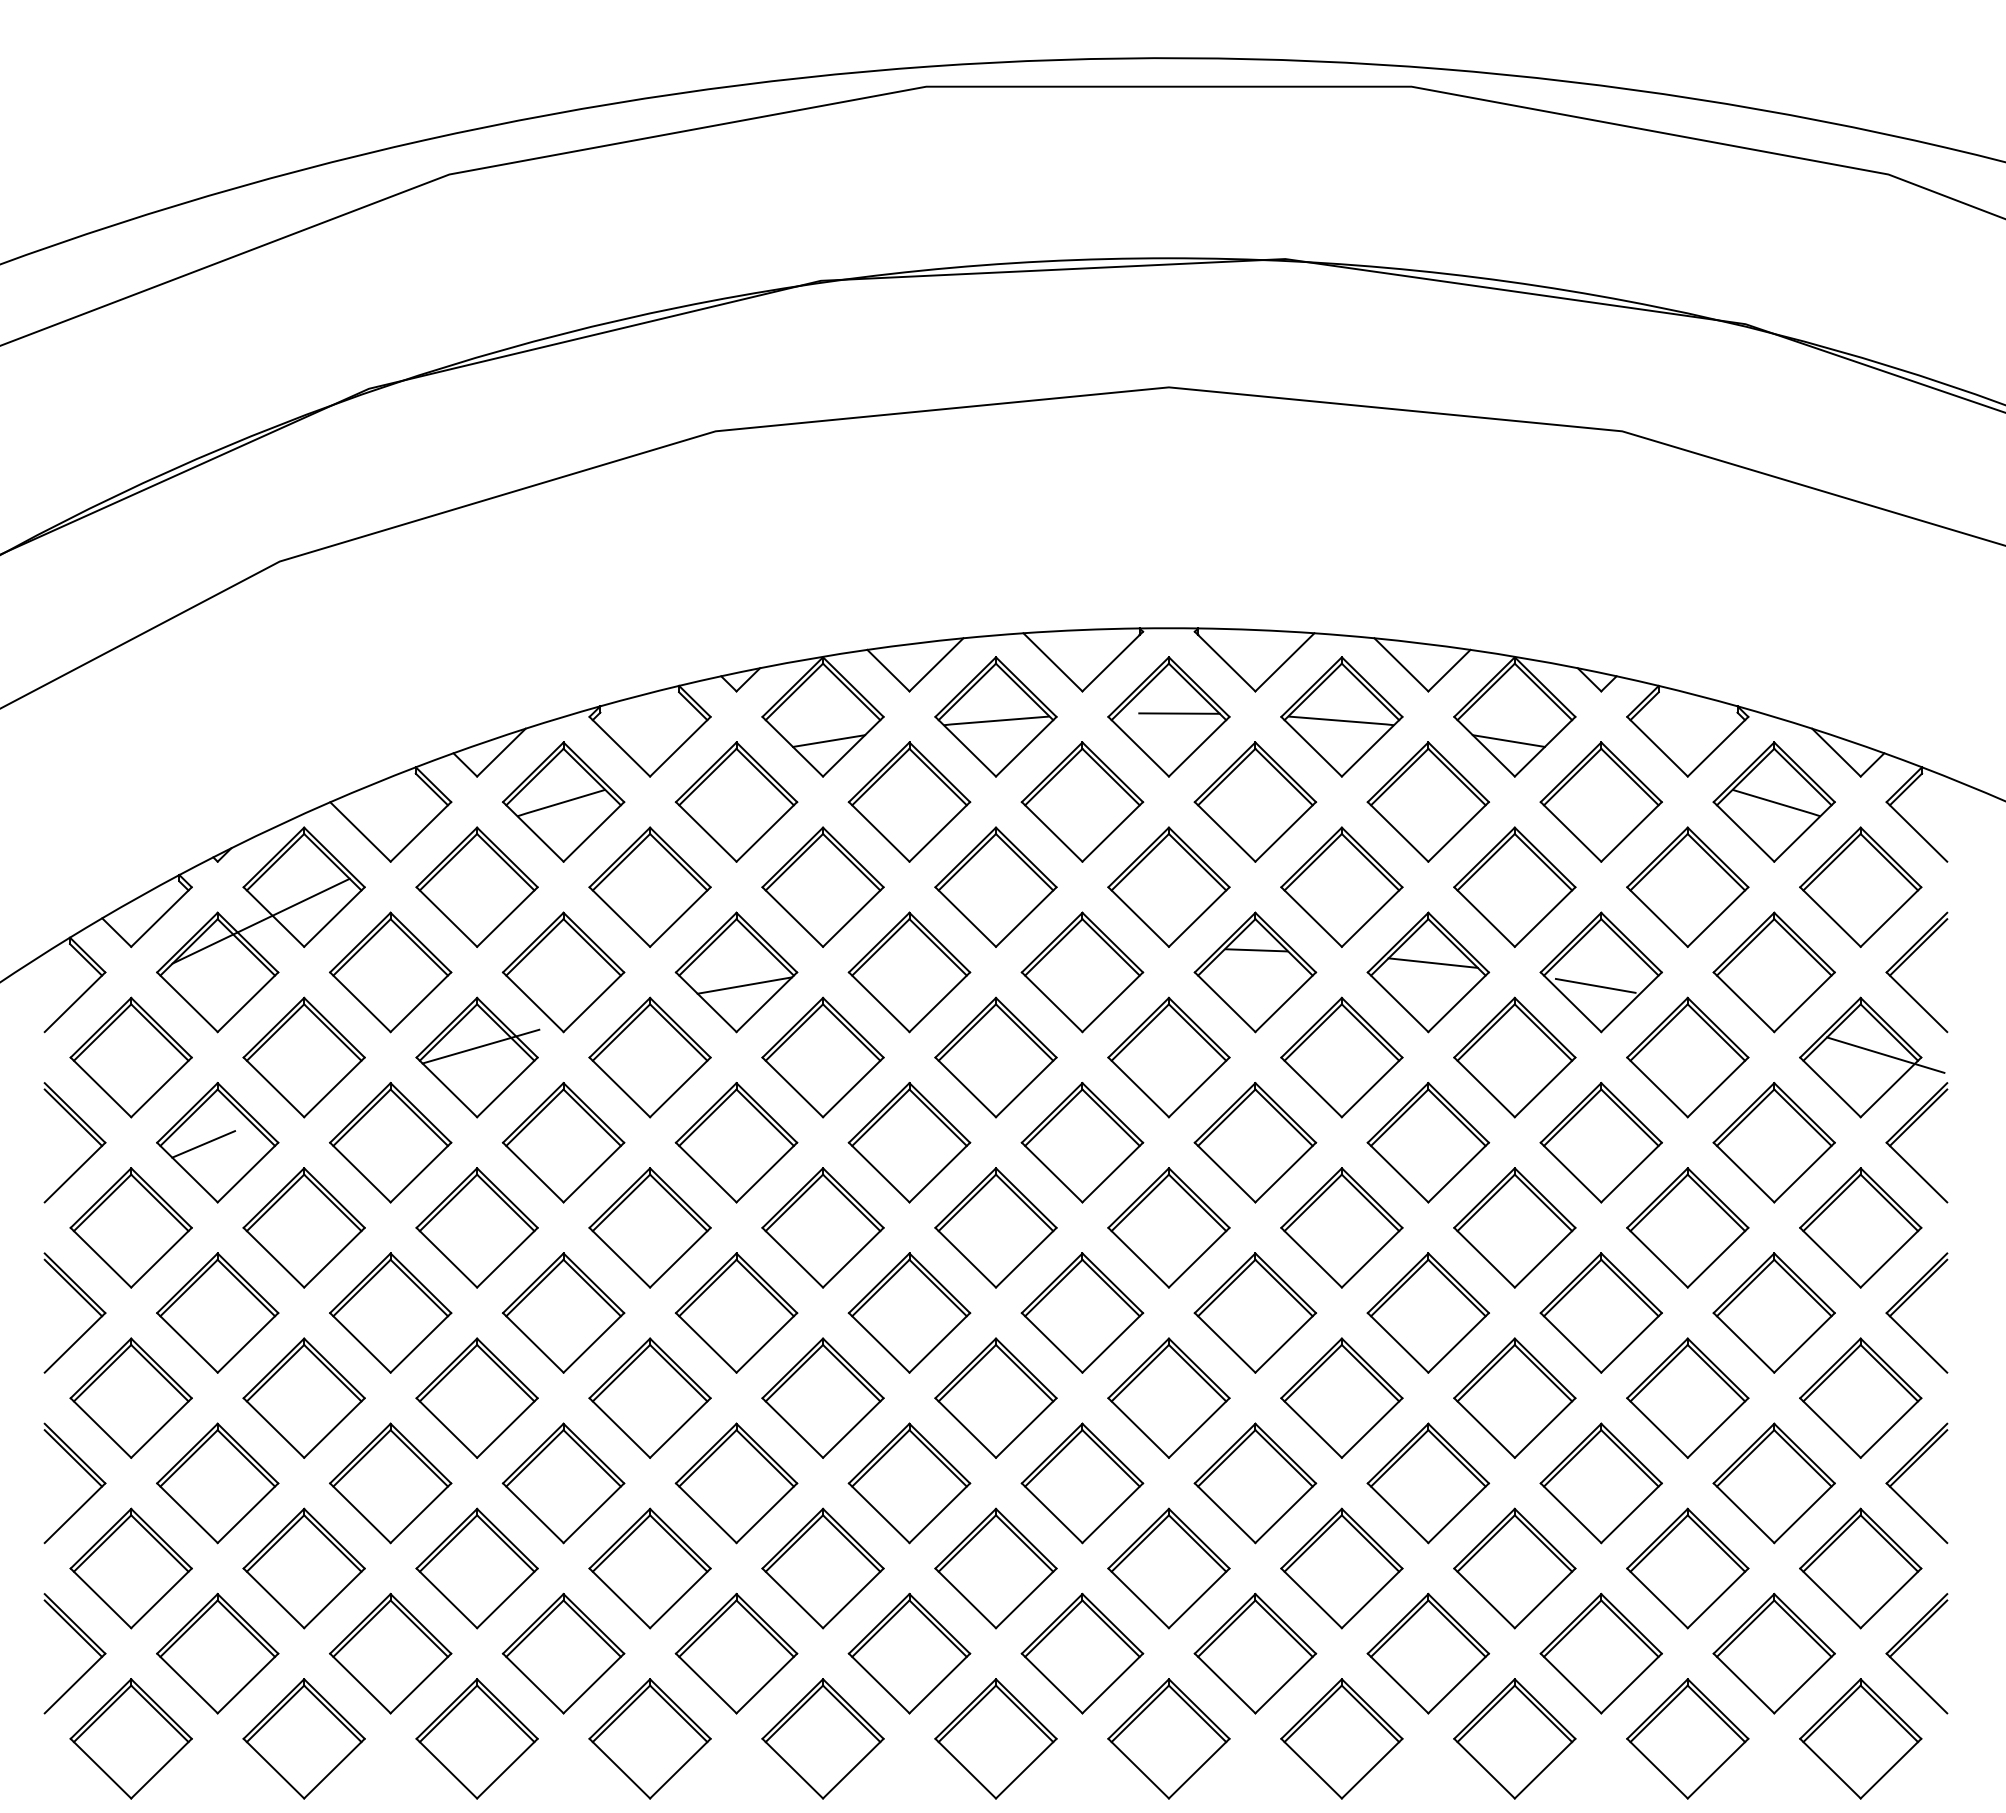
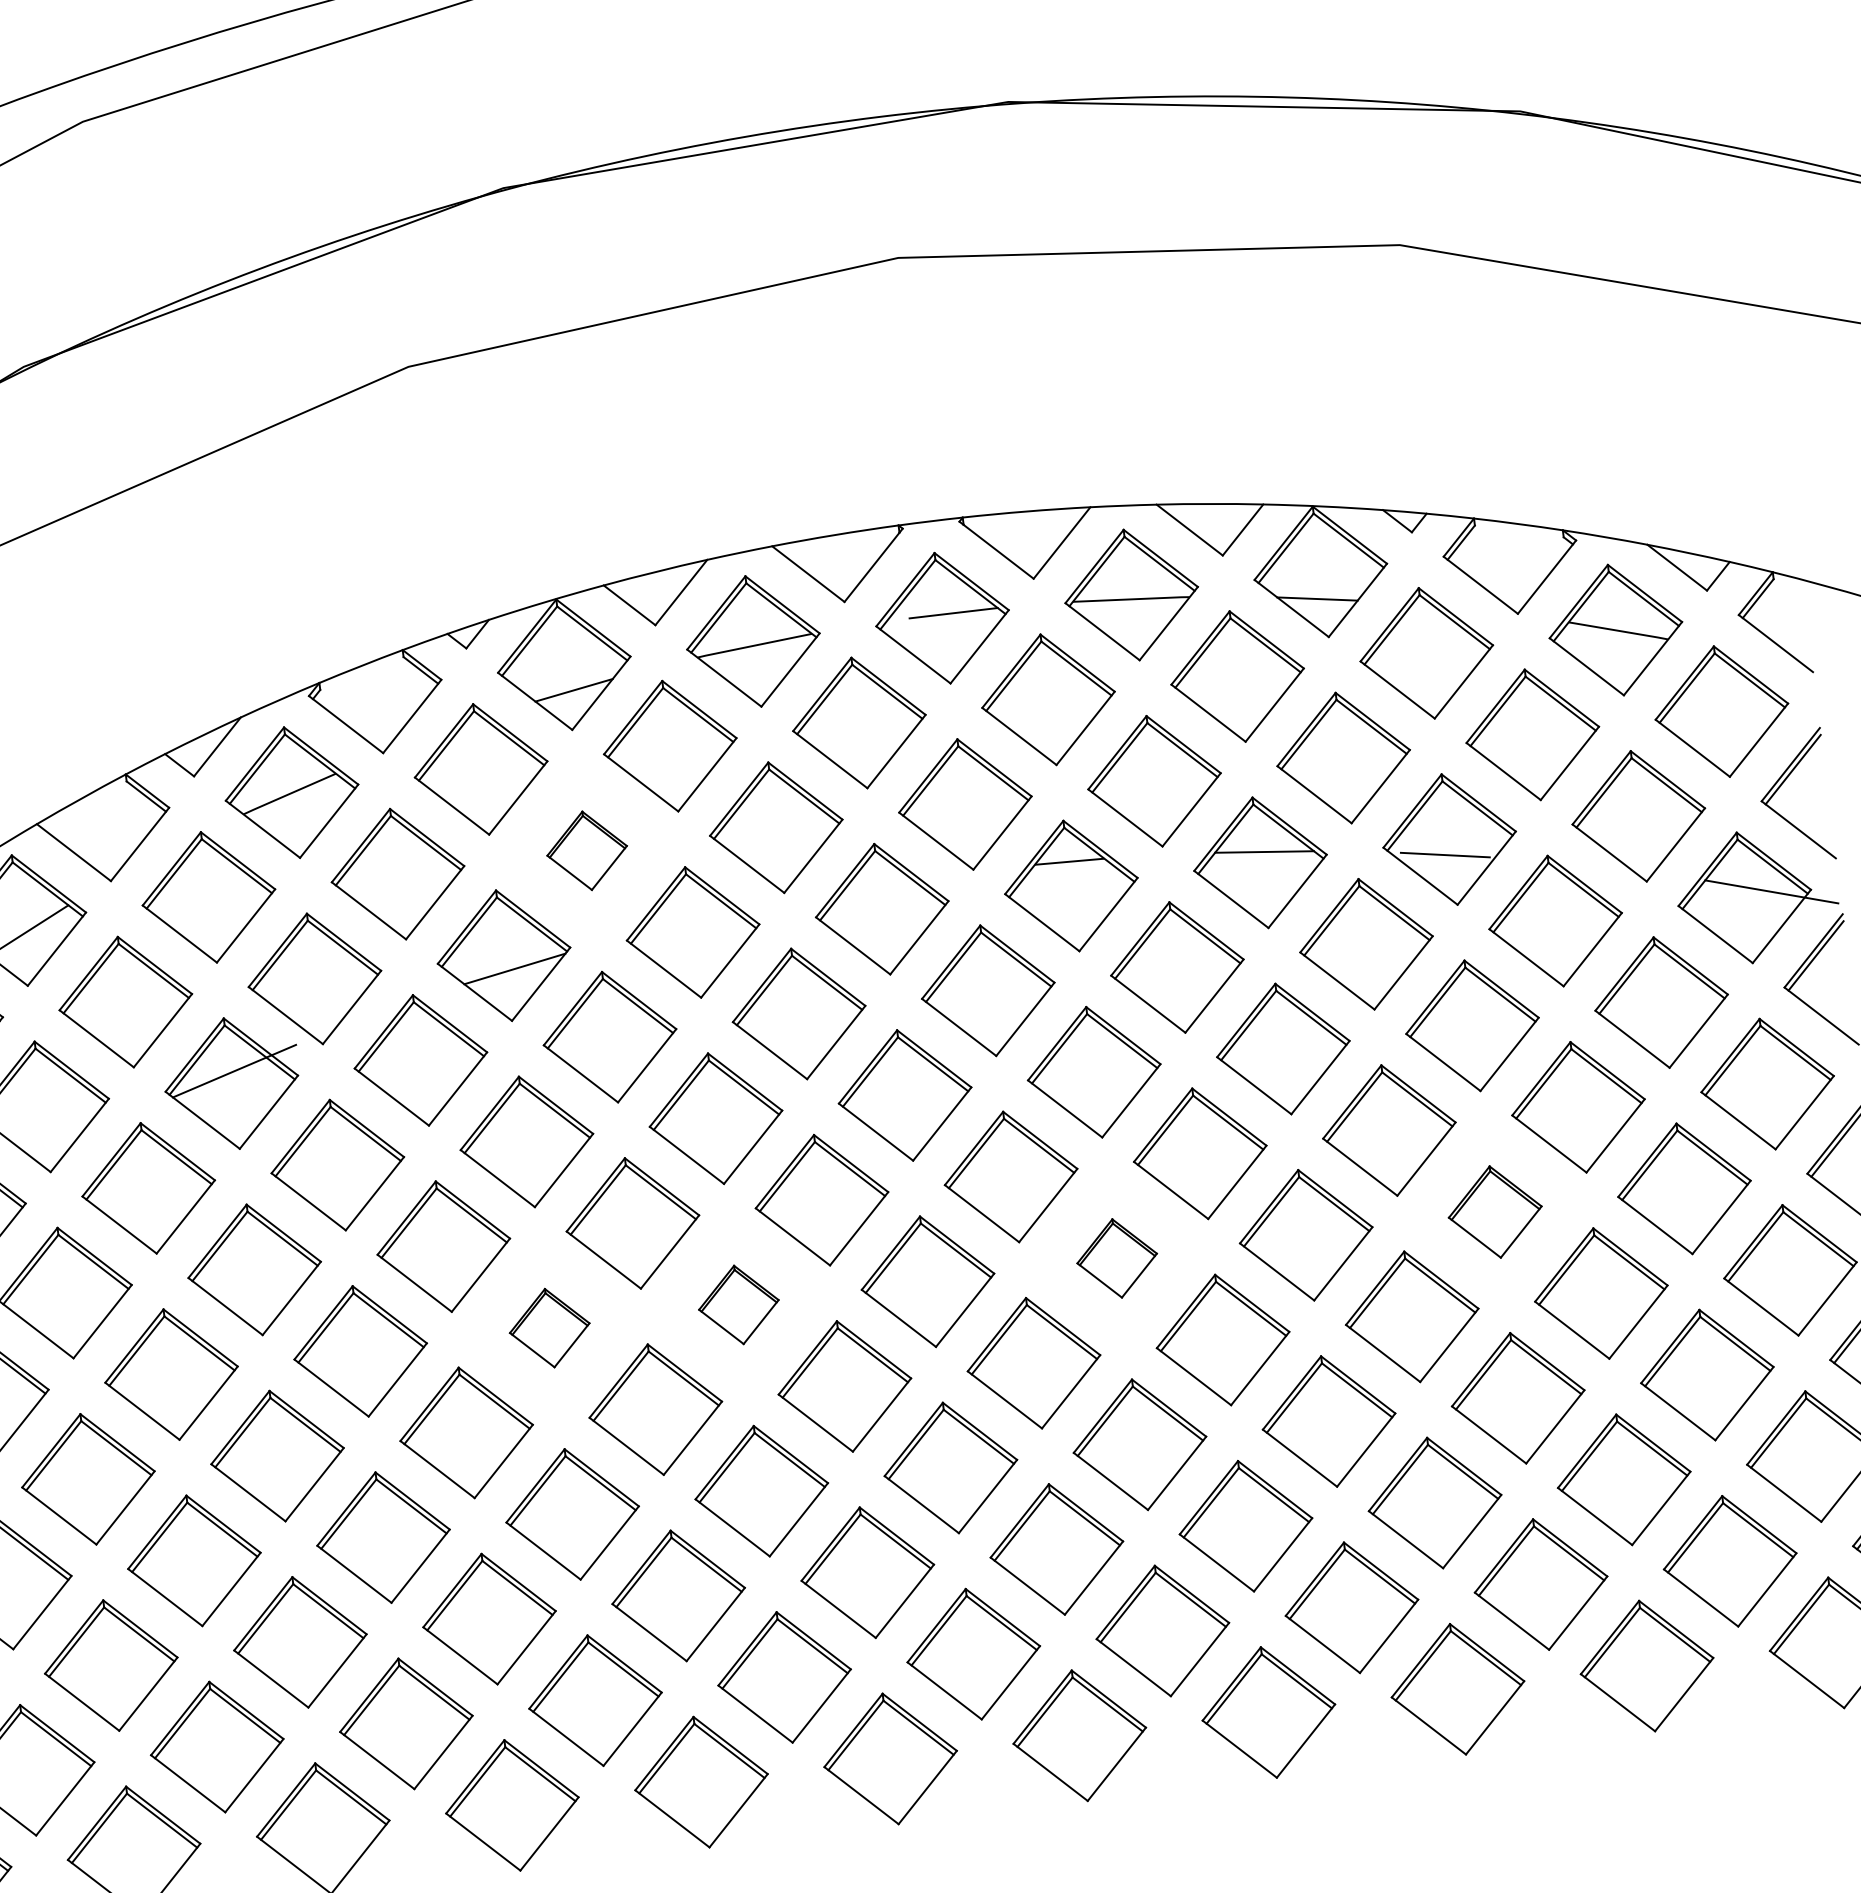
part: (822, 886) -> (586, 850), size x0.6
part: (736, 1312) -> (549, 1327), size x0.6
part: (909, 1312) -> (738, 1304), size x0.6
part: (1255, 1312) -> (1117, 1257), size x0.6
part: (1600, 1312) -> (1494, 1211), size x0.7

